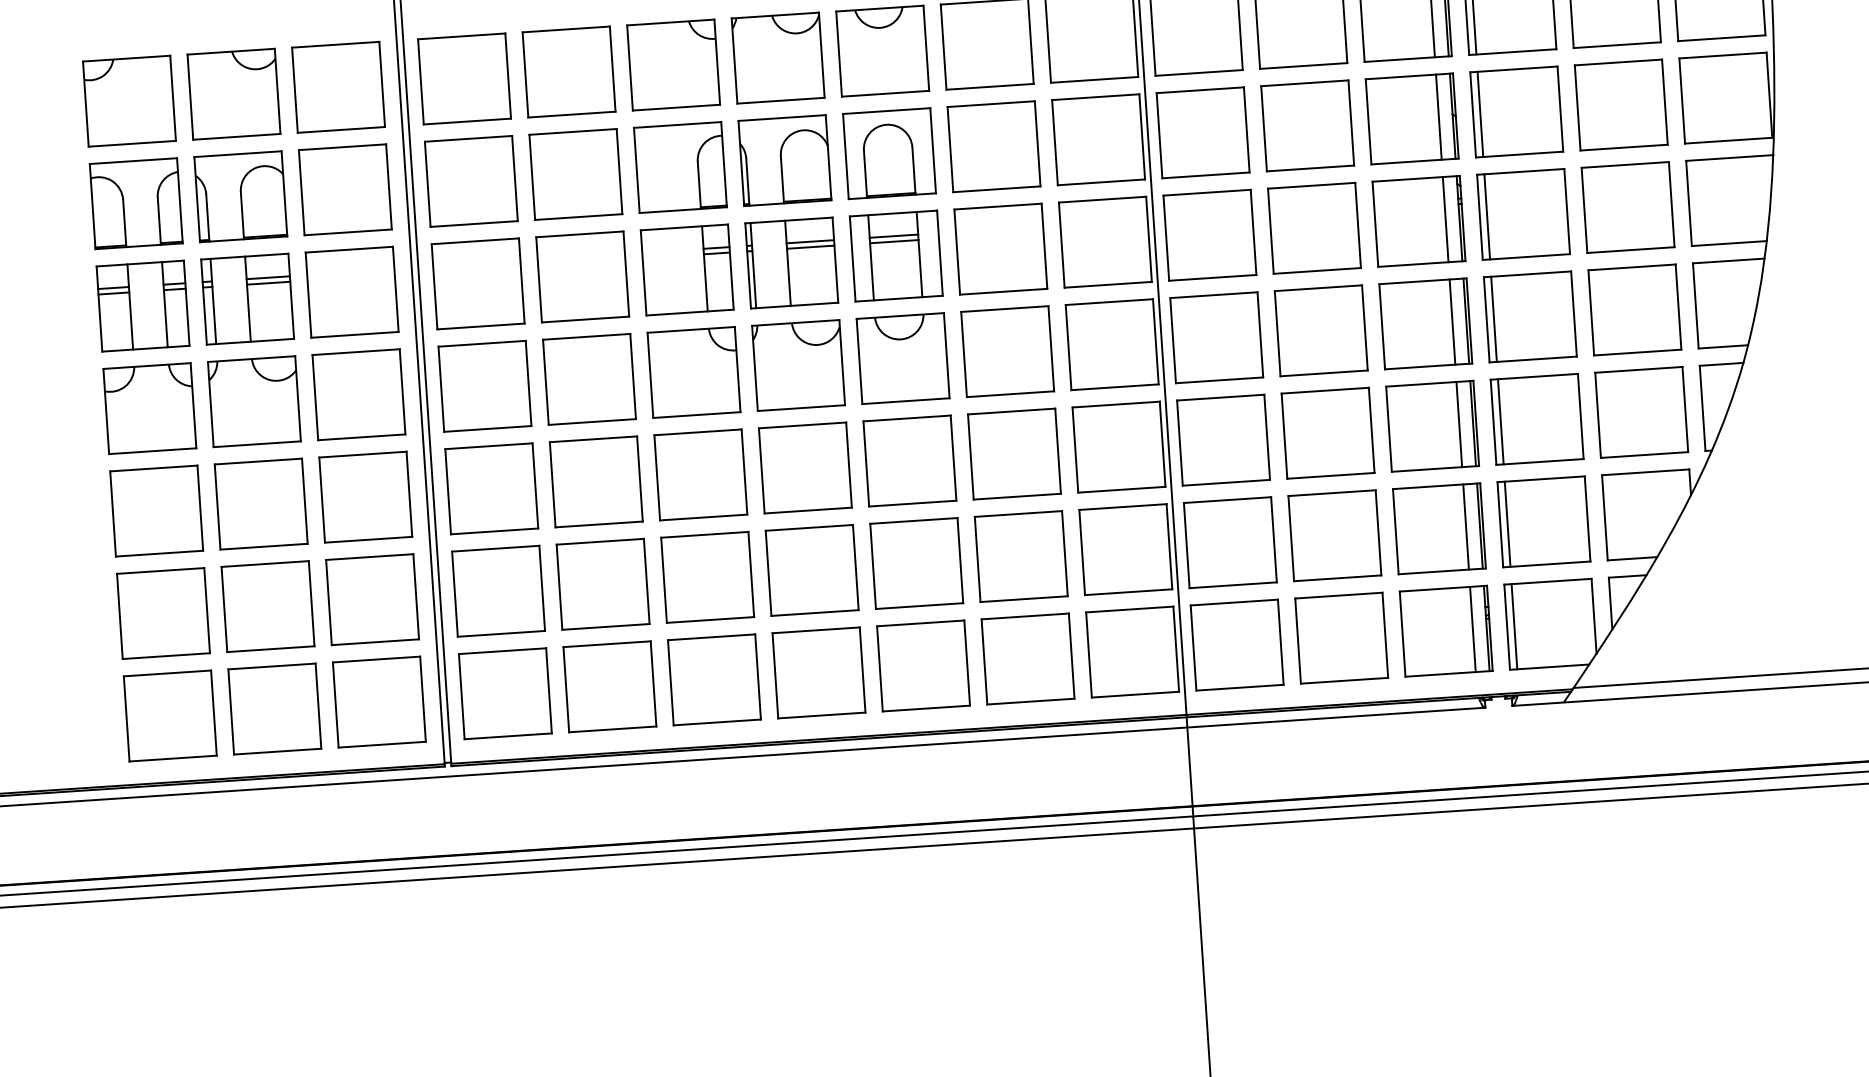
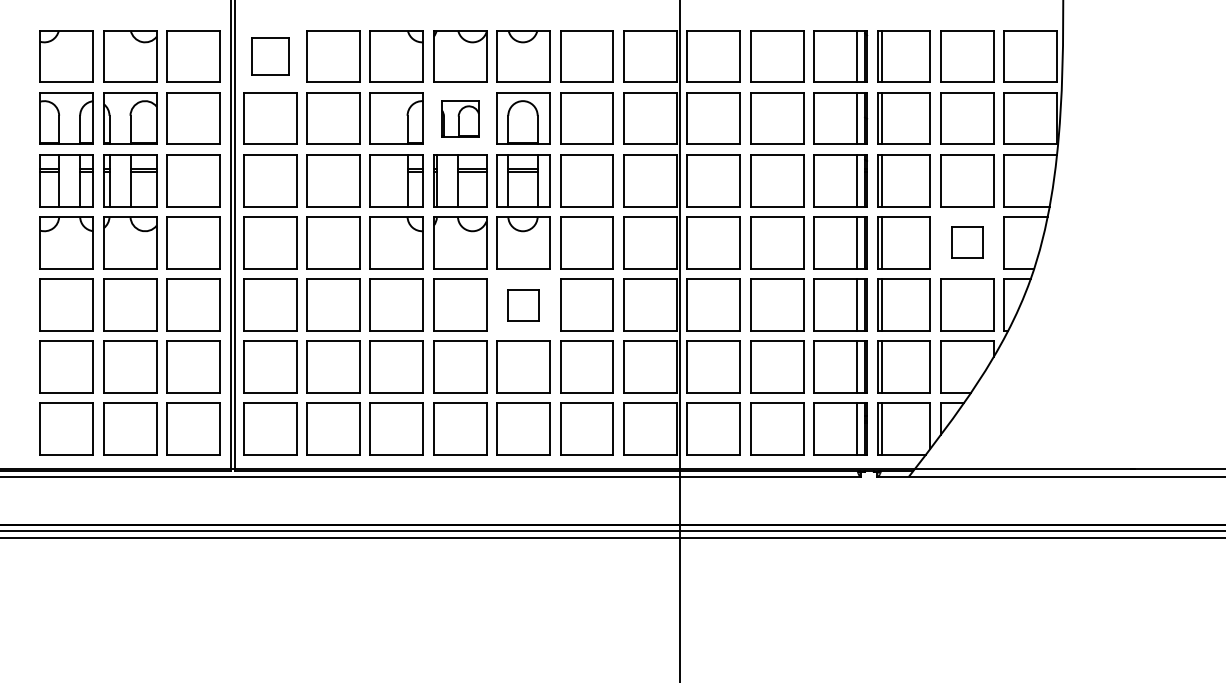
part: (465, 78) -> (270, 56), size x0.7
part: (785, 160) -> (460, 118), size x0.7
part: (1635, 309) -> (967, 242), size x0.6
part: (909, 460) -> (523, 304), size x0.6

